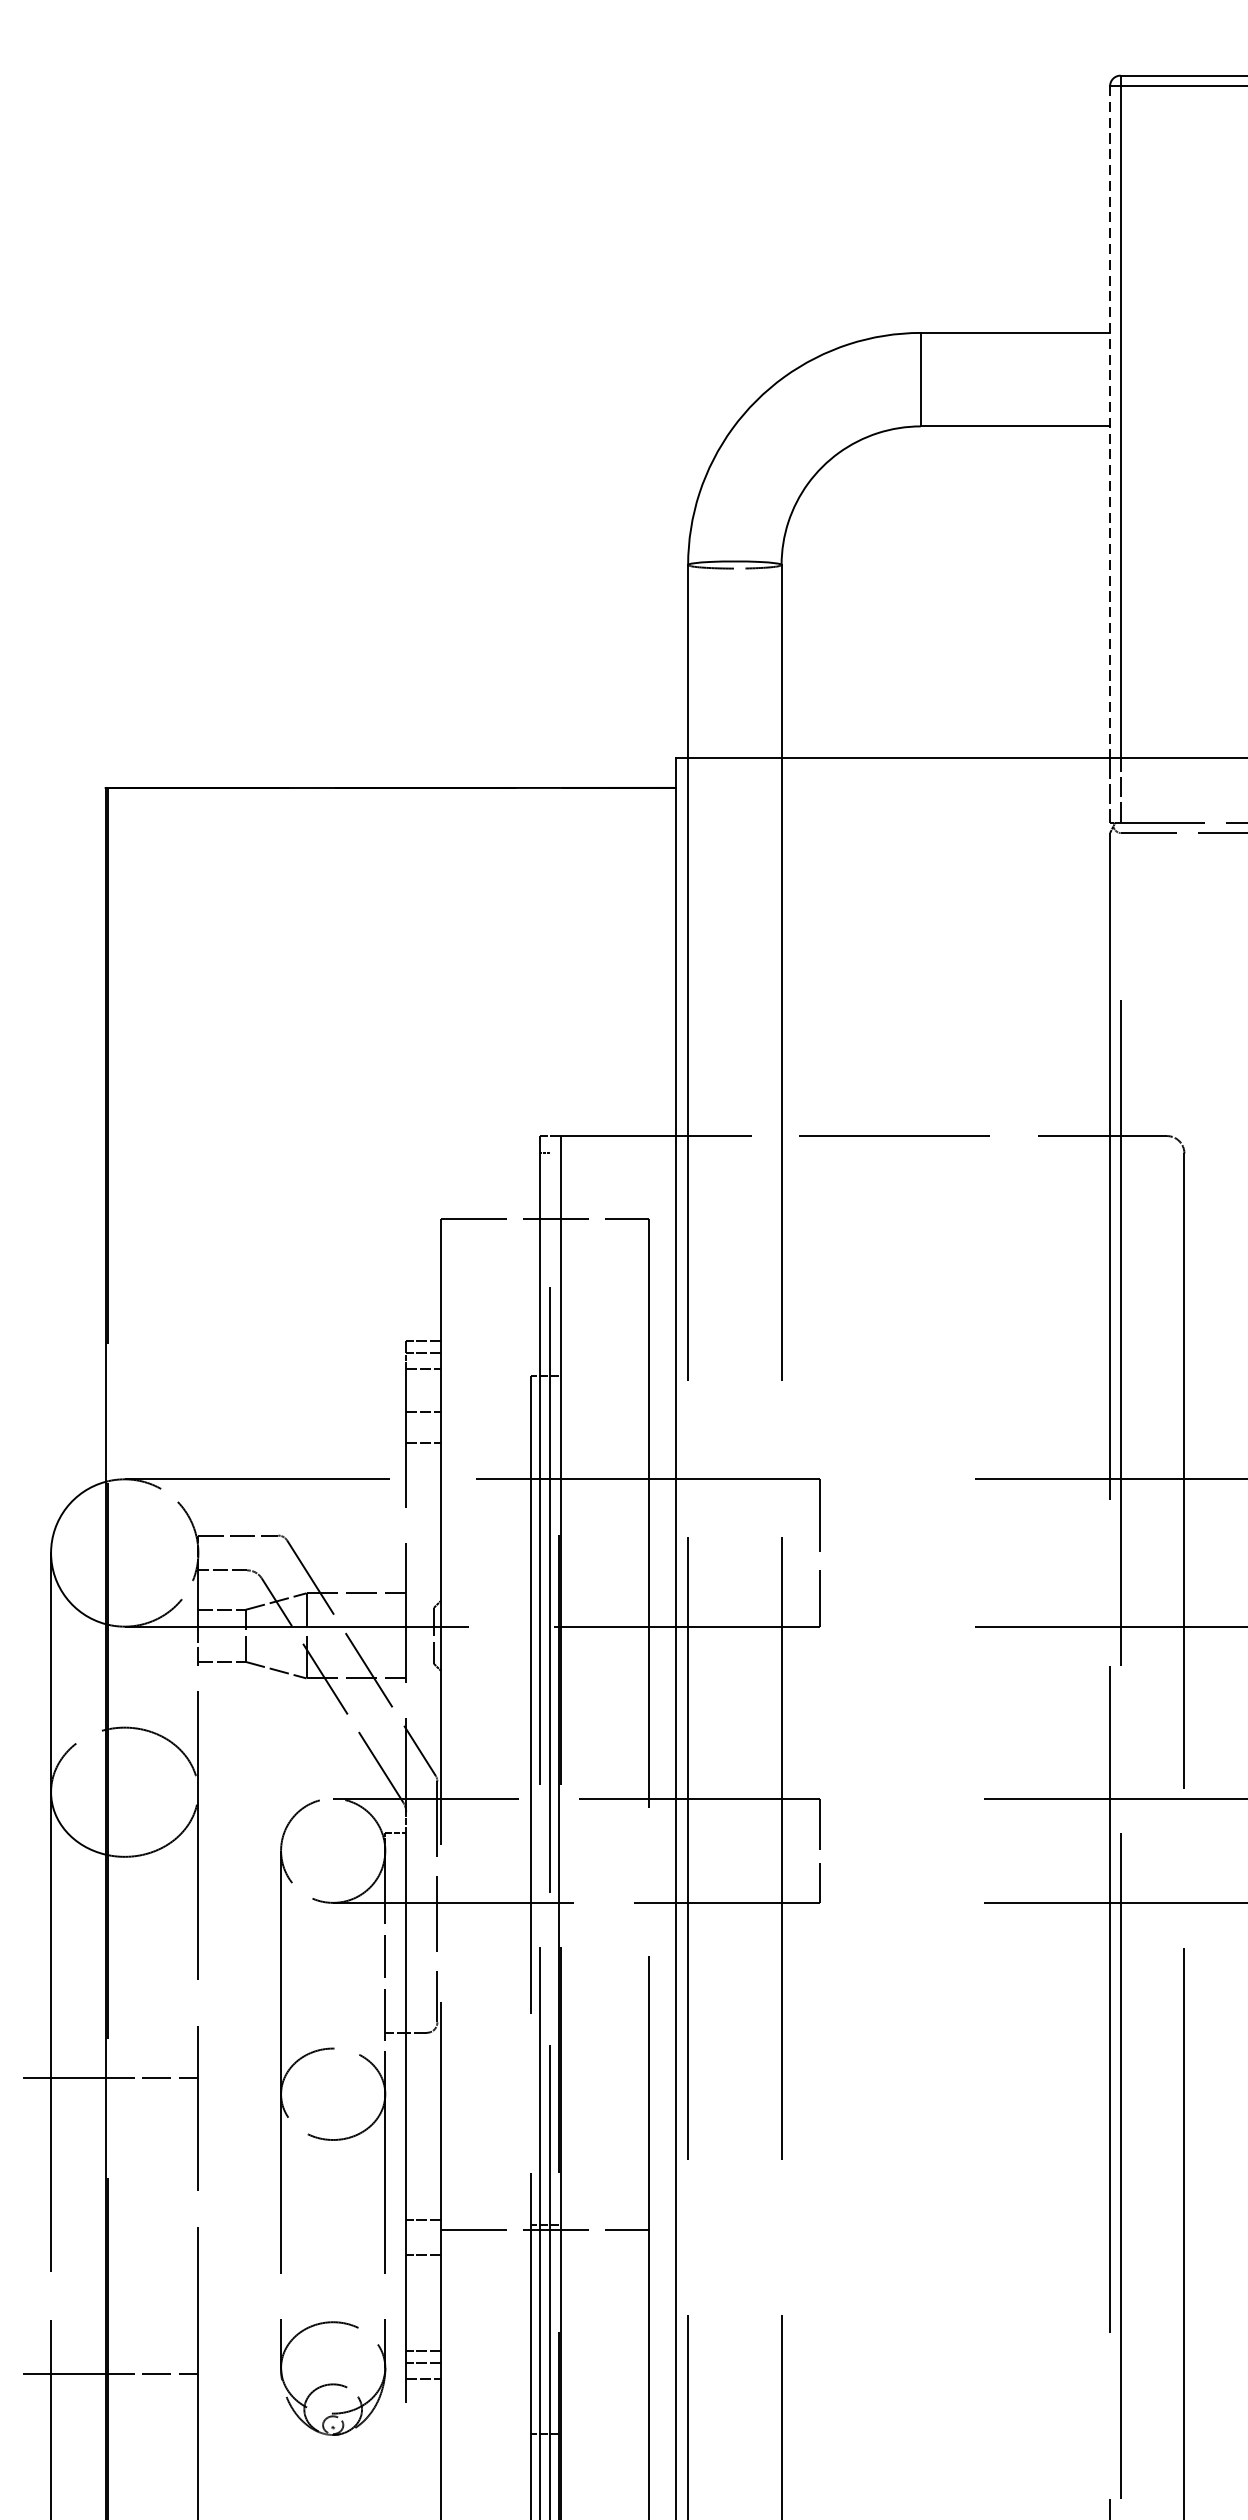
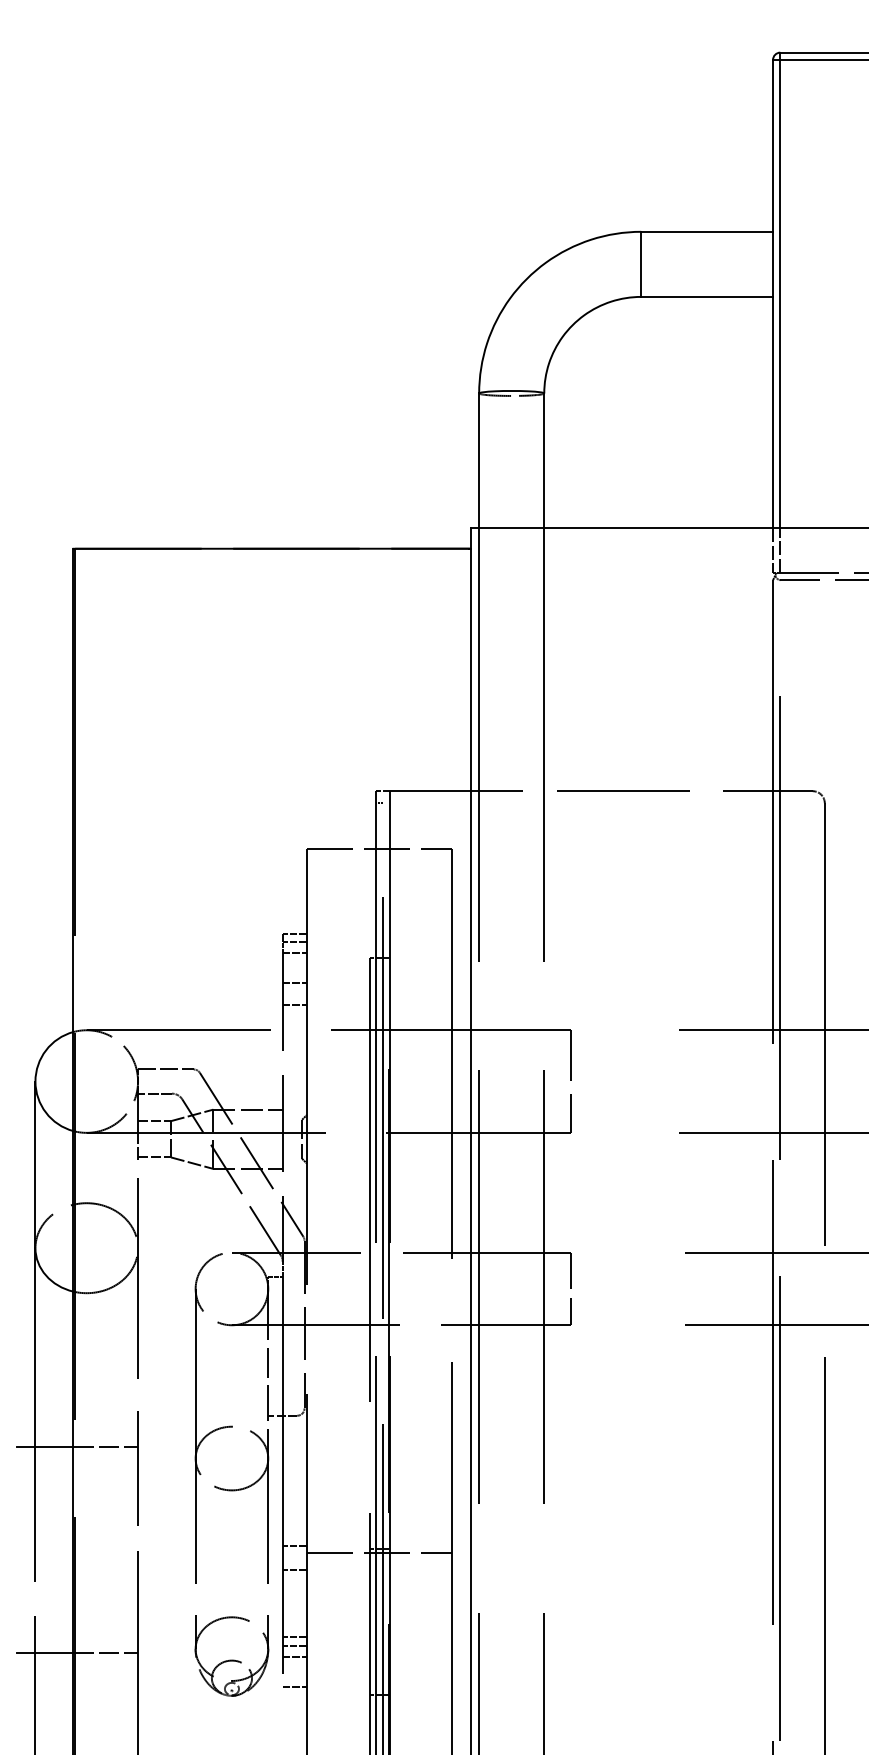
line: (1110, 422) -> (773, 294), dashed -> solid
line: (422, 2422) -> (294, 1687), added

